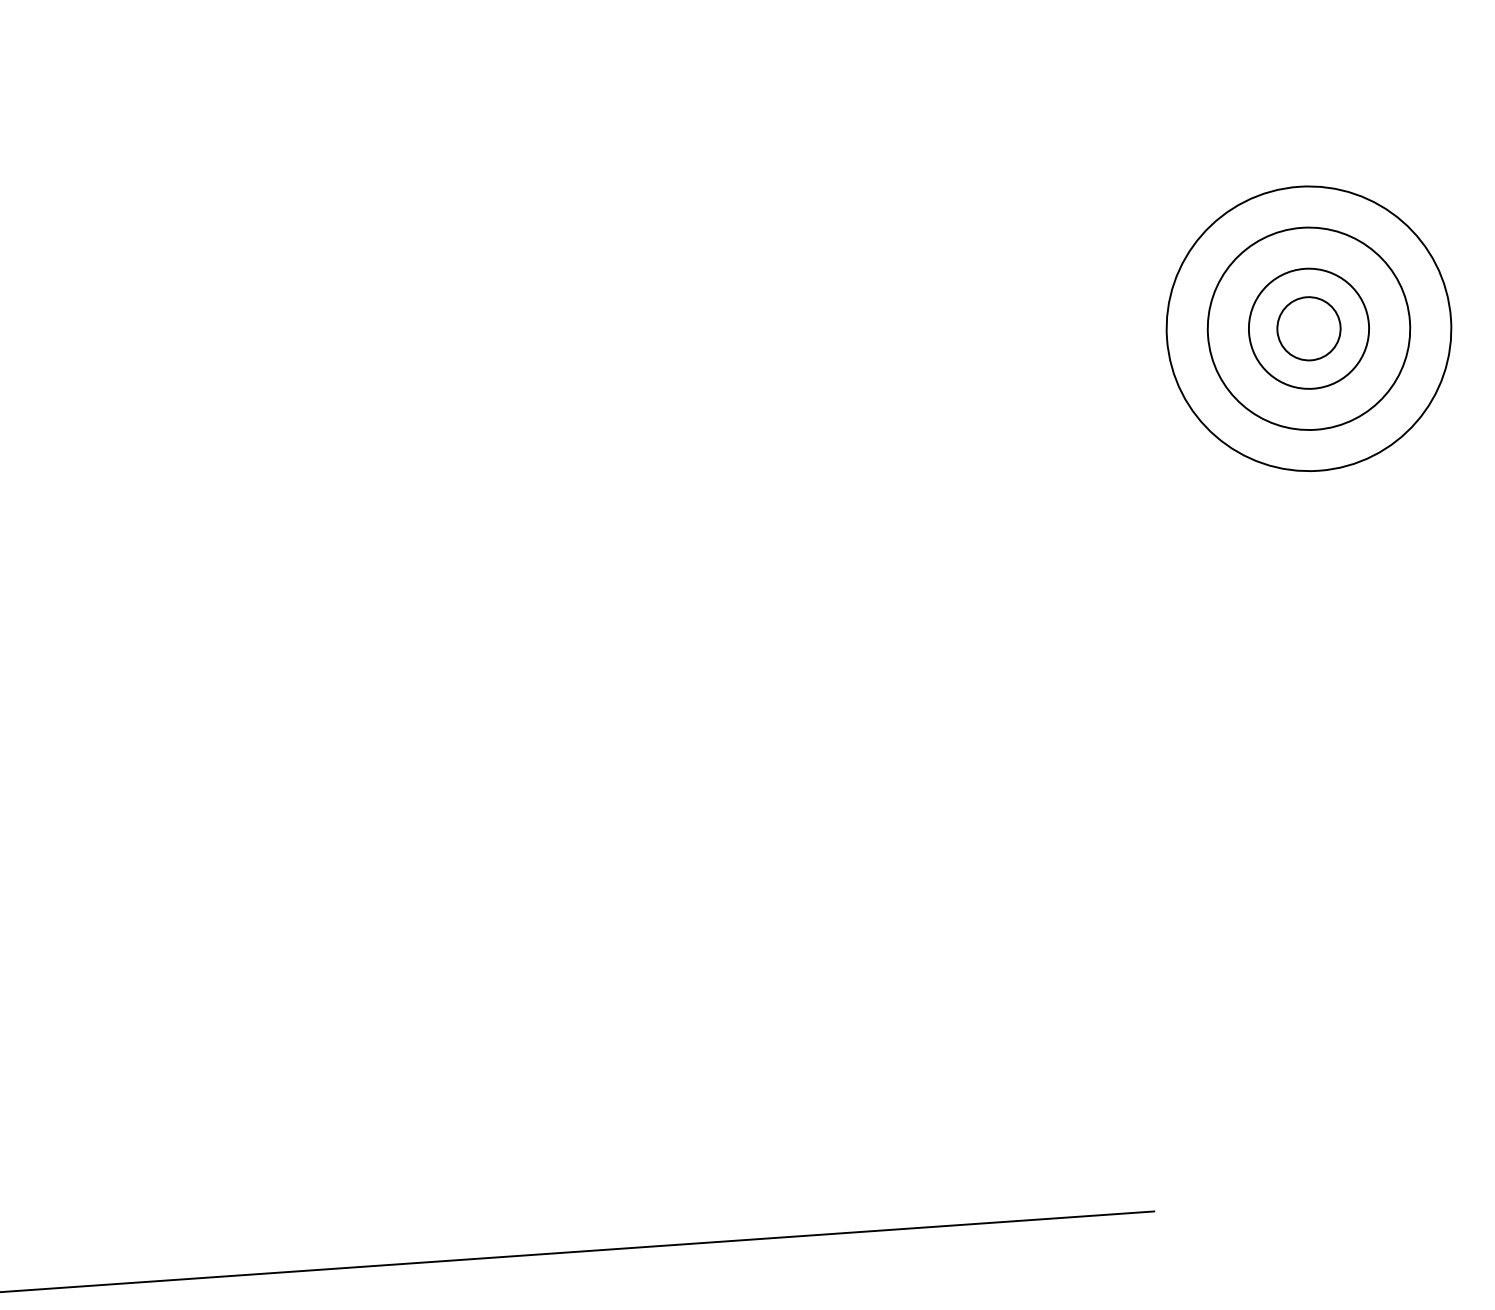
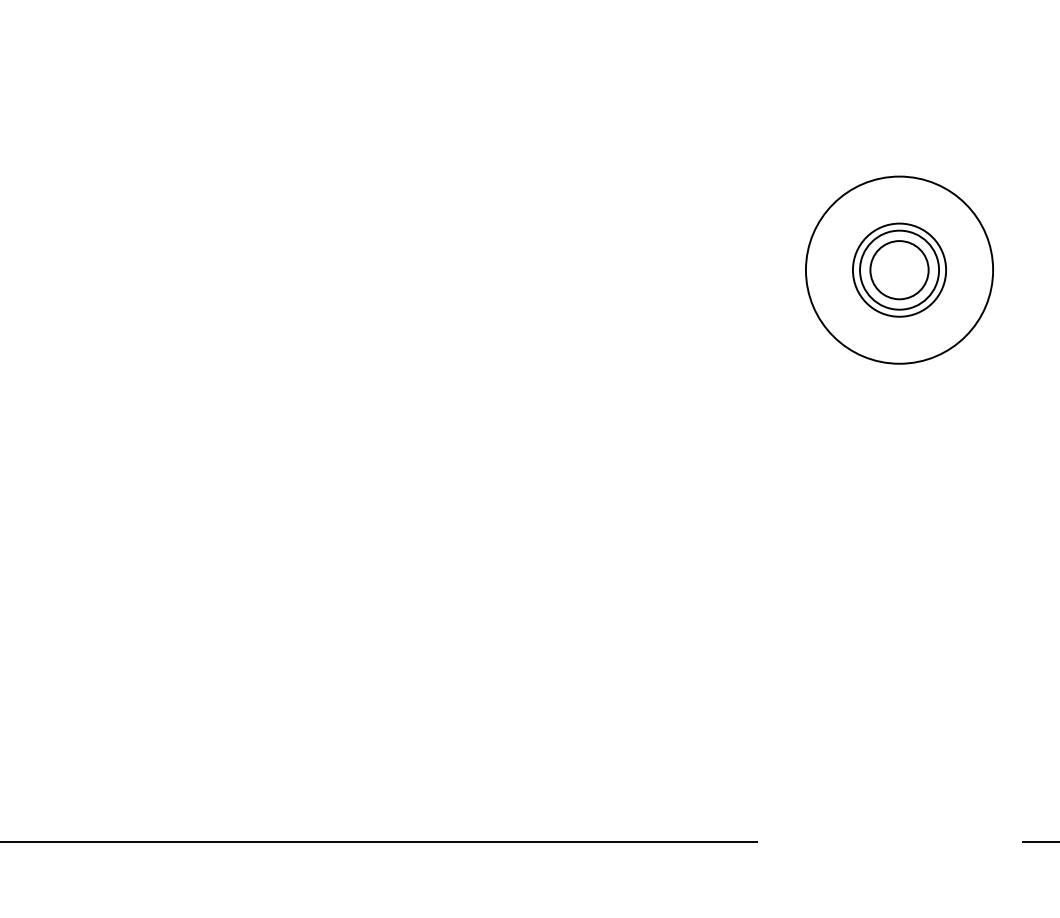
circle: (1308, 327) -> (899, 269), size x0.7
circle: (1308, 327) -> (899, 269), size x1.4

